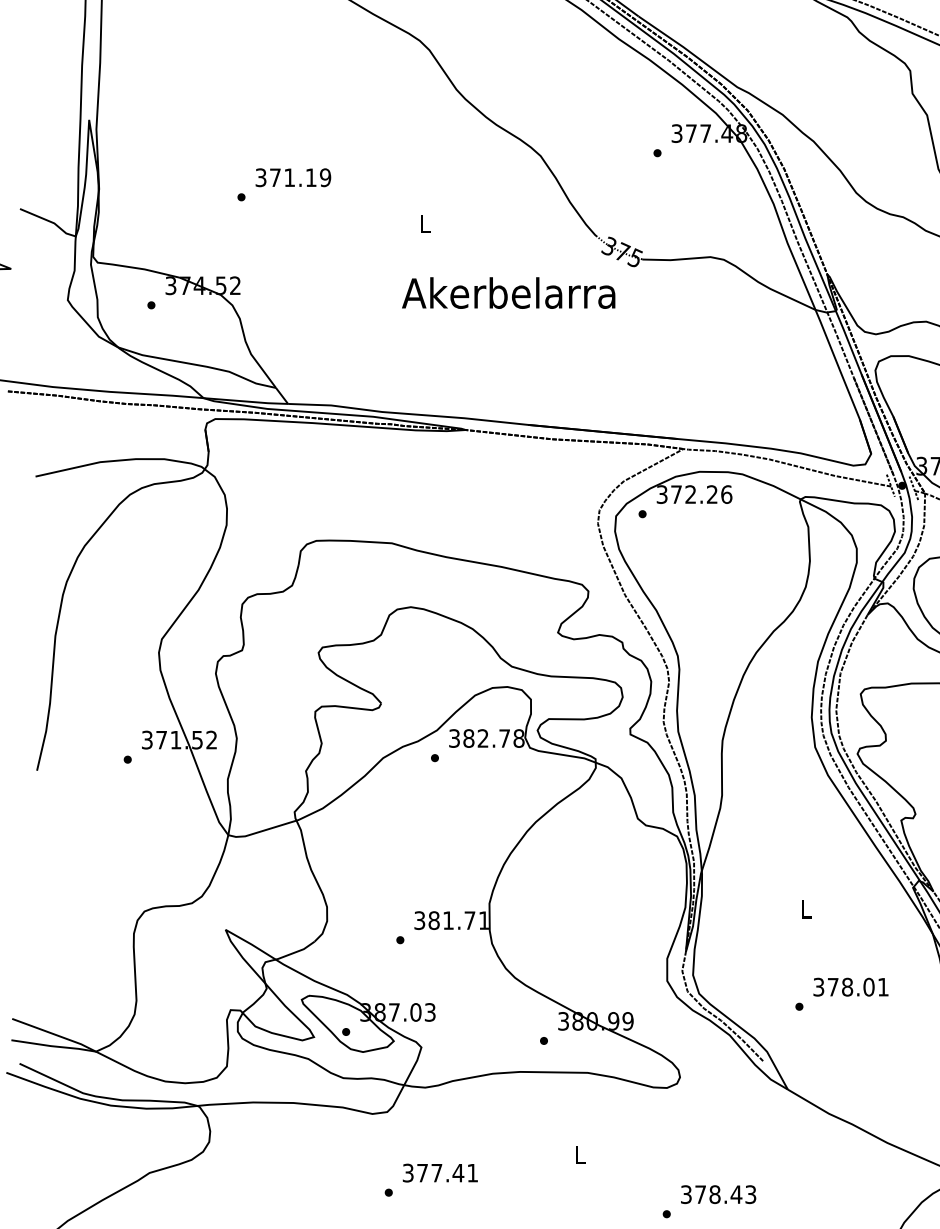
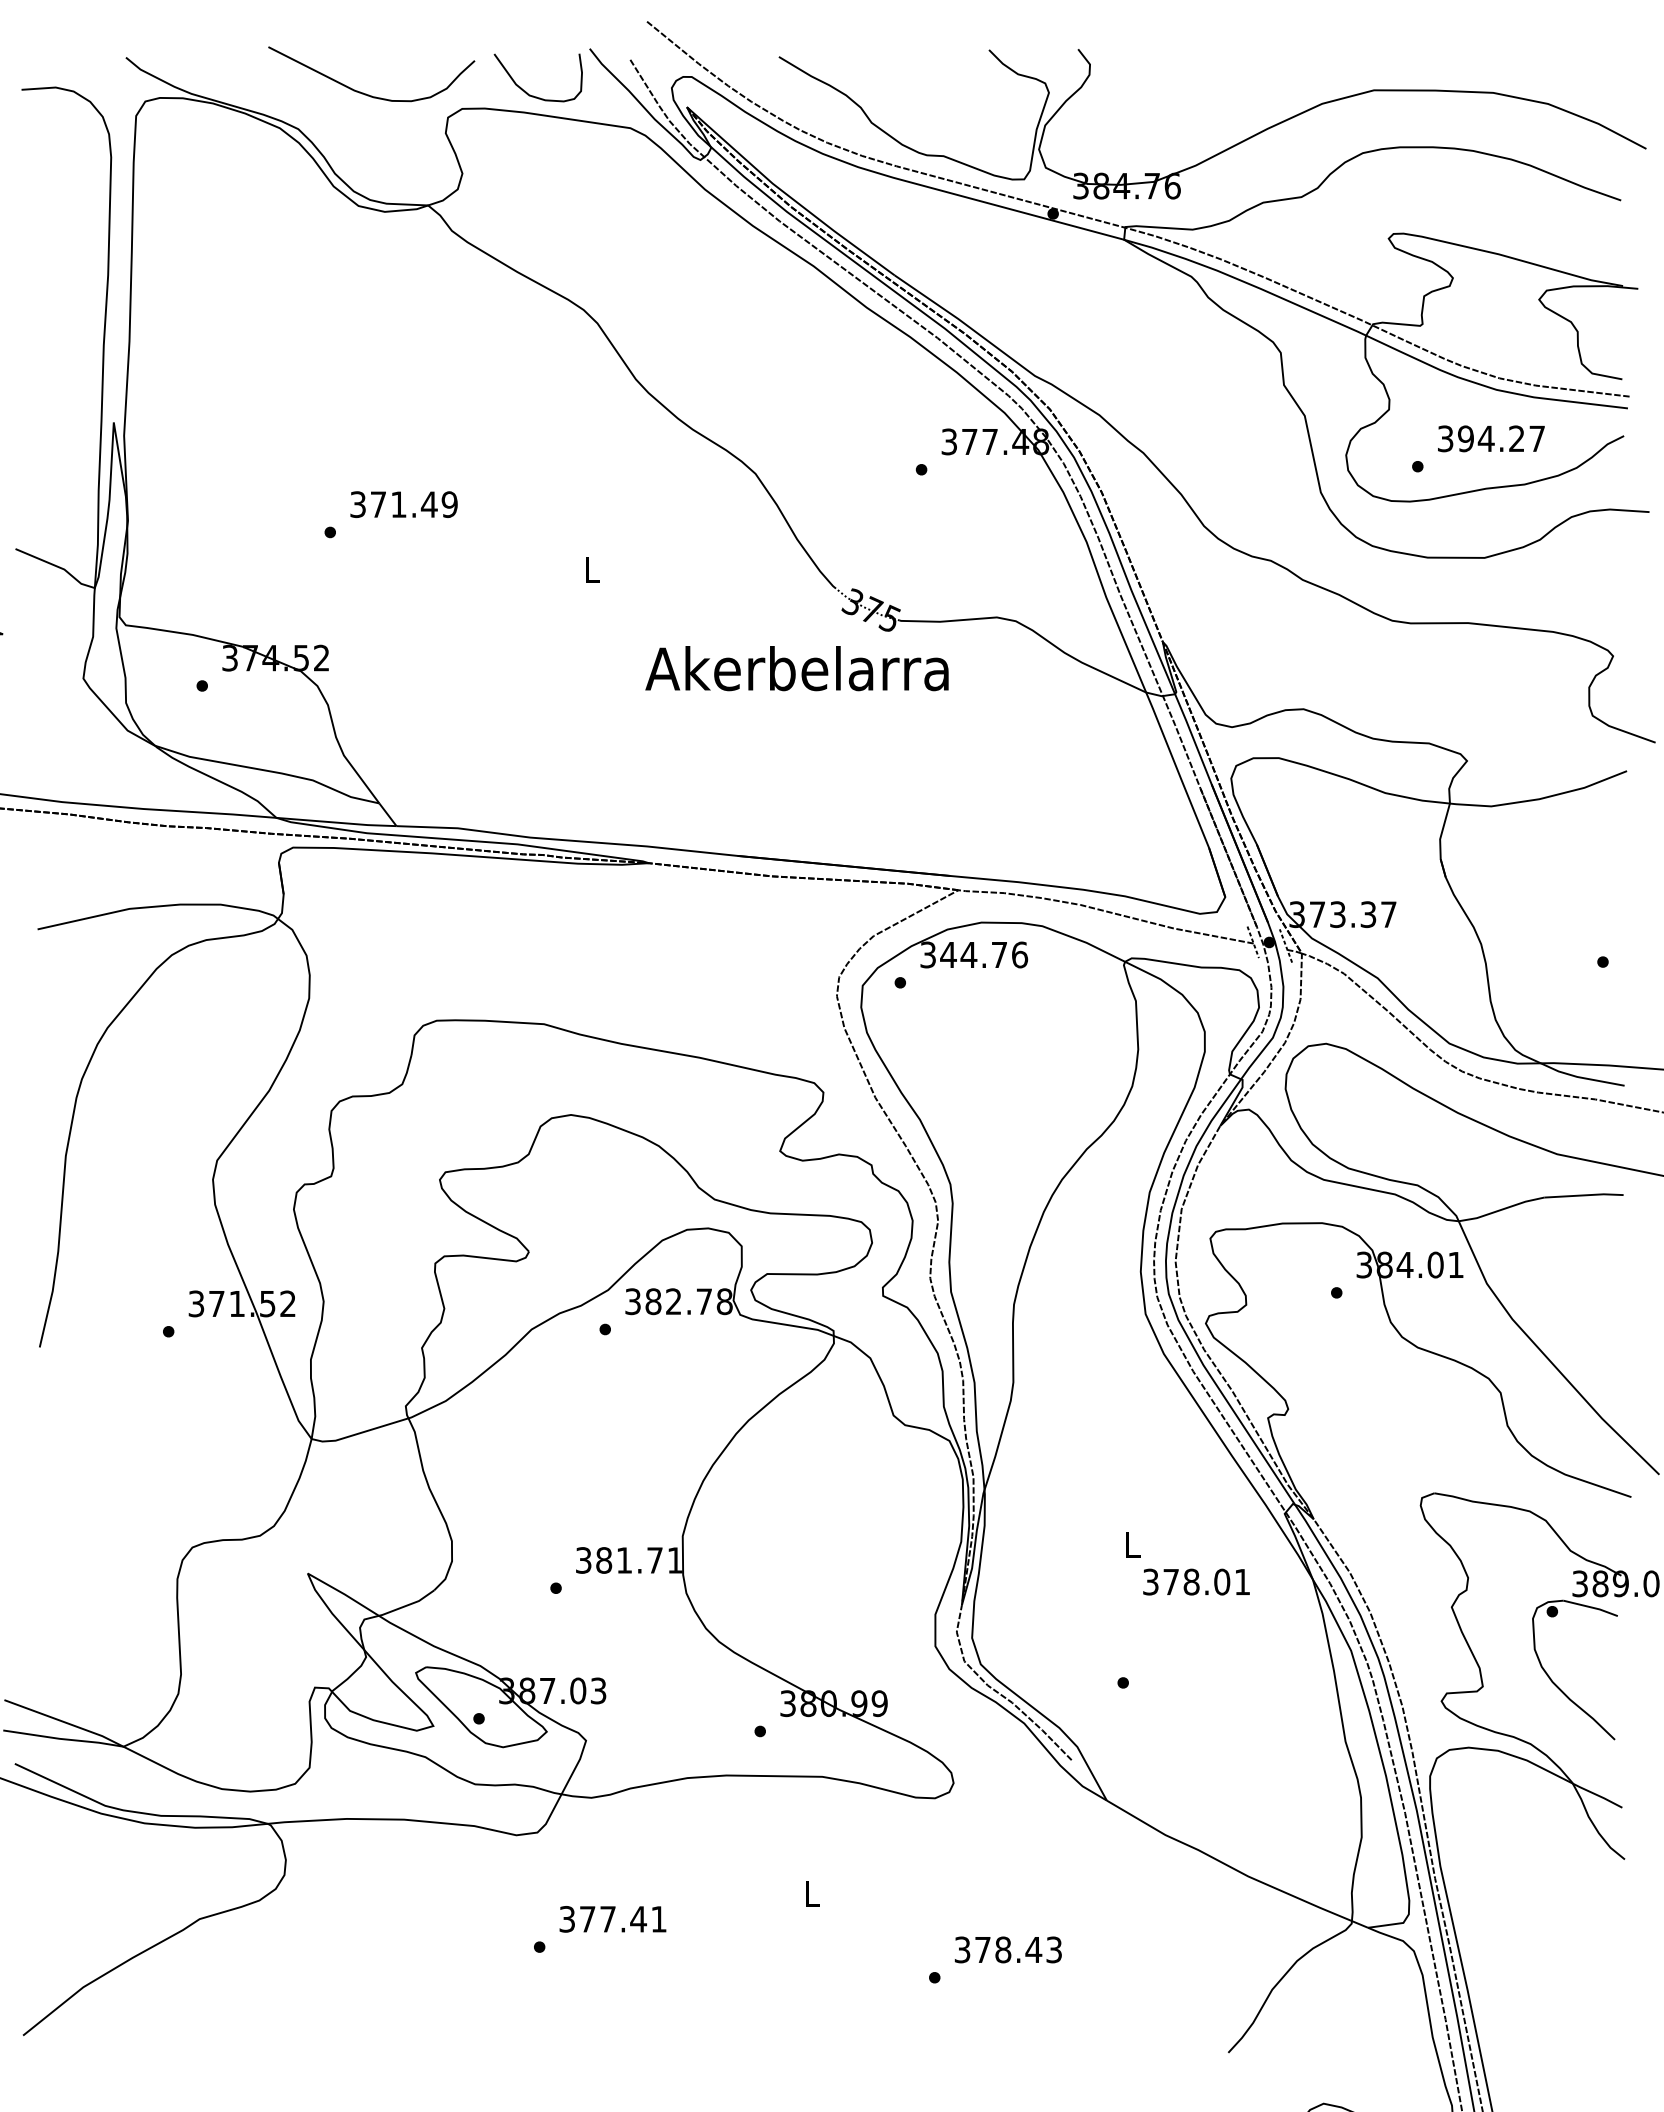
text: (310, 177) -> (428, 504), 371.19 -> 371.49
text: (508, 293) -> (796, 668), moved
text: (694, 494) -> (973, 954), 372.26 -> 344.76
text: (850, 986) -> (1196, 1581), moved

